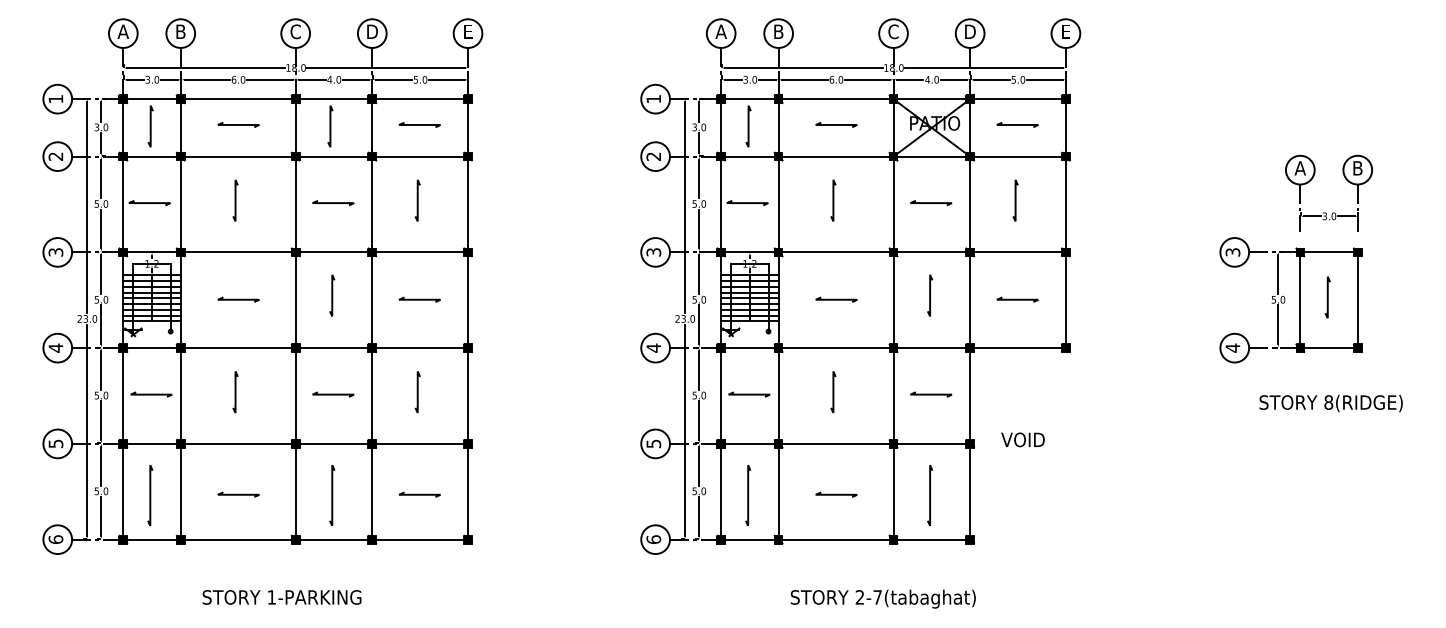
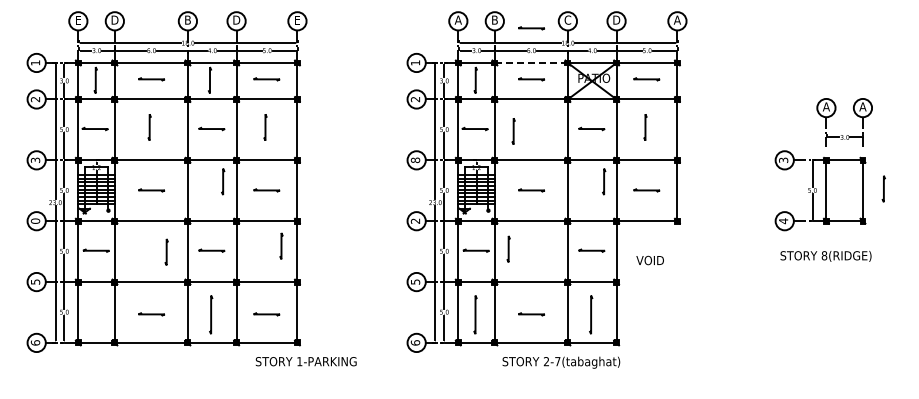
text: (121, 30) -> (77, 19), A -> E
text: (180, 30) -> (114, 19), B -> D
text: (295, 30) -> (187, 19), C -> B
text: (1064, 30) -> (676, 19), E -> A
line: (836, 44) -> (531, 28), added
line: (836, 98) -> (531, 62), solid -> dashed
text: (1357, 167) -> (862, 106), B -> A
line: (833, 200) -> (513, 131), moved
text: (653, 252) -> (415, 160), 3 -> 8
line: (332, 295) -> (223, 181), moved
line: (930, 295) -> (604, 181), moved
line: (1327, 296) -> (883, 188), moved
text: (55, 348) -> (35, 221), 4 -> 0
text: (653, 348) -> (415, 221), 4 -> 2
line: (235, 391) -> (166, 251), moved
line: (417, 391) -> (281, 245), moved
line: (833, 391) -> (508, 248), moved
text: (1330, 402) -> (825, 255), moved
text: (1021, 439) -> (649, 260), moved
line: (150, 494) -> (95, 314), removed
text: (280, 597) -> (305, 361), moved
text: (883, 598) -> (561, 362), moved

